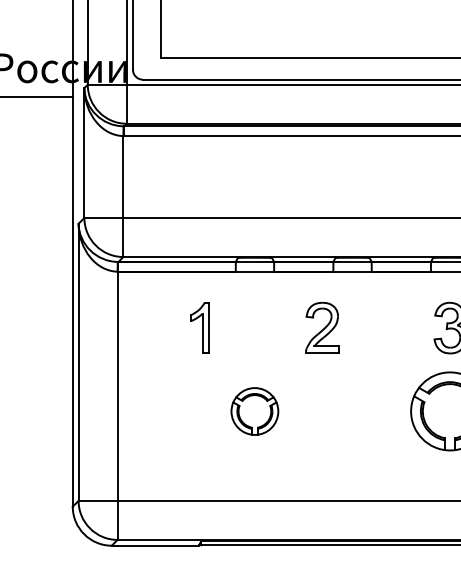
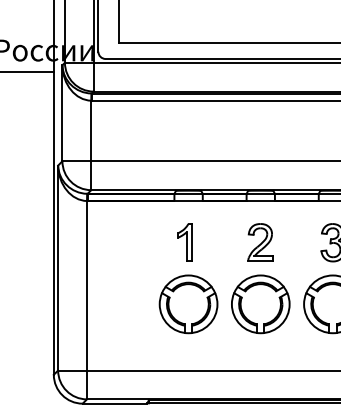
part: (199, 327) -> (184, 242), moved
part: (322, 327) -> (260, 242), moved
part: (254, 411) -> (188, 304), size x1.67
part: (352, 411) -> (260, 304), added

